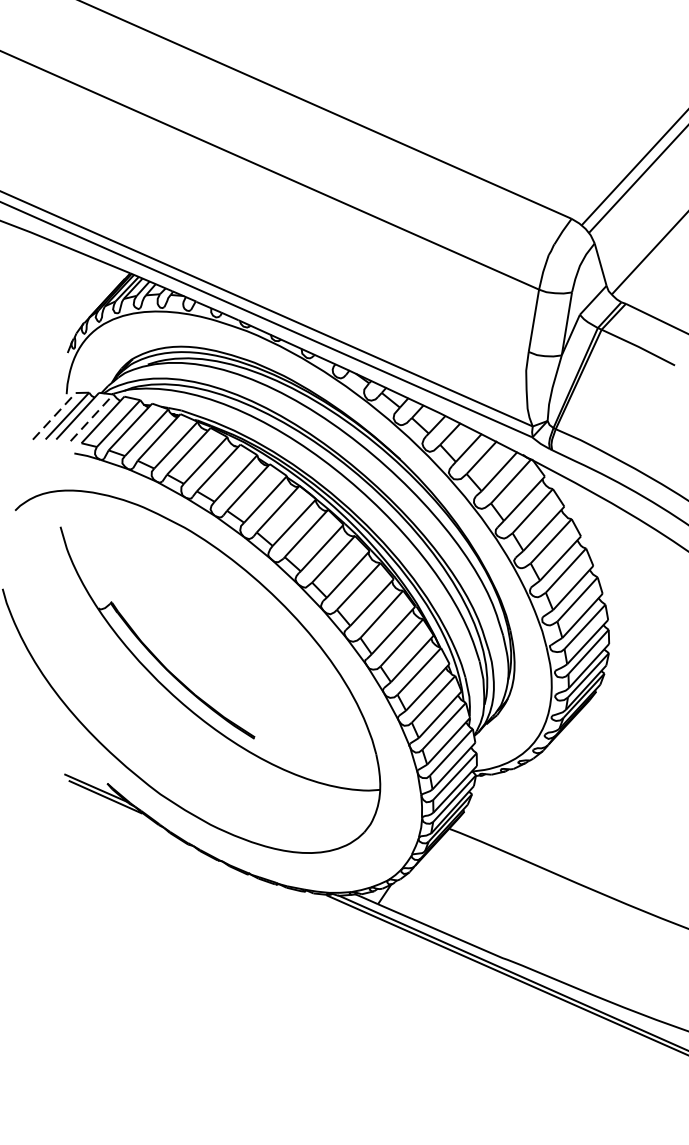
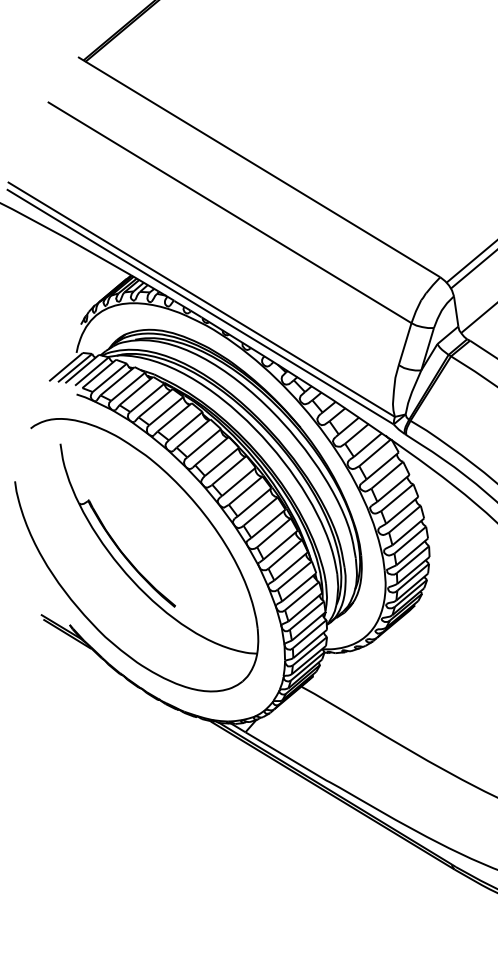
line: (54, 415) -> (66, 366), dashed -> solid
line: (92, 417) -> (92, 371), dashed -> solid

